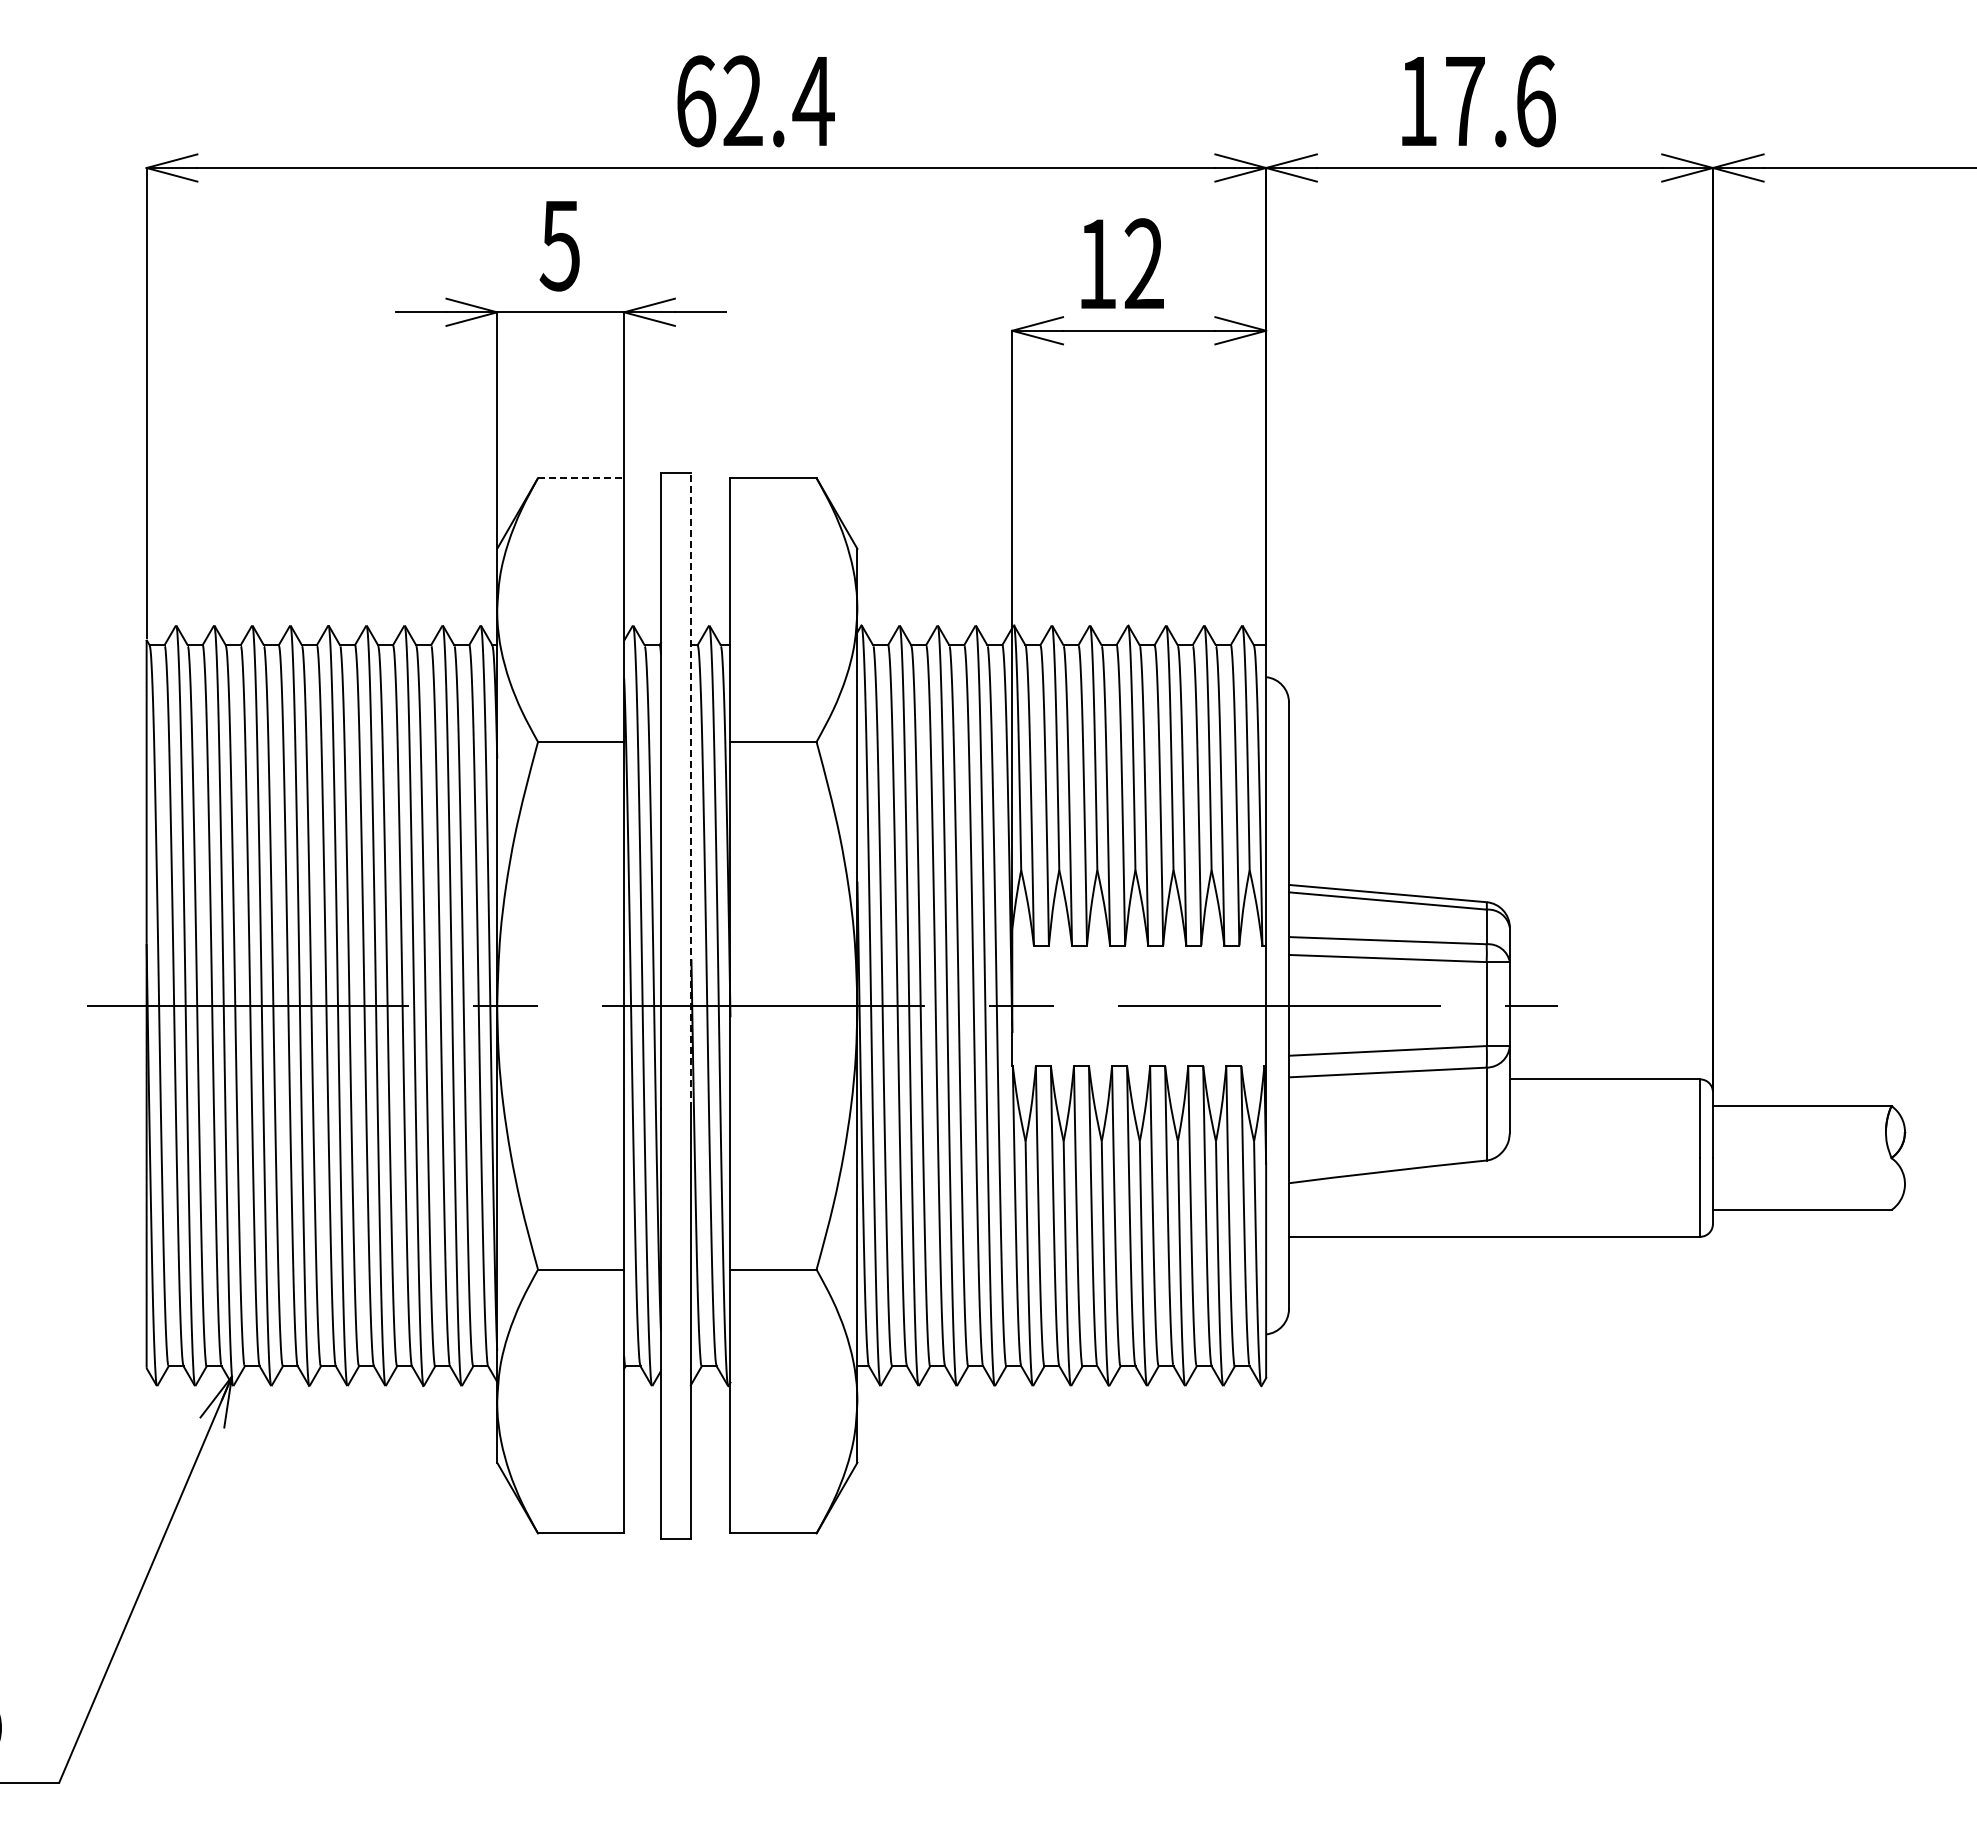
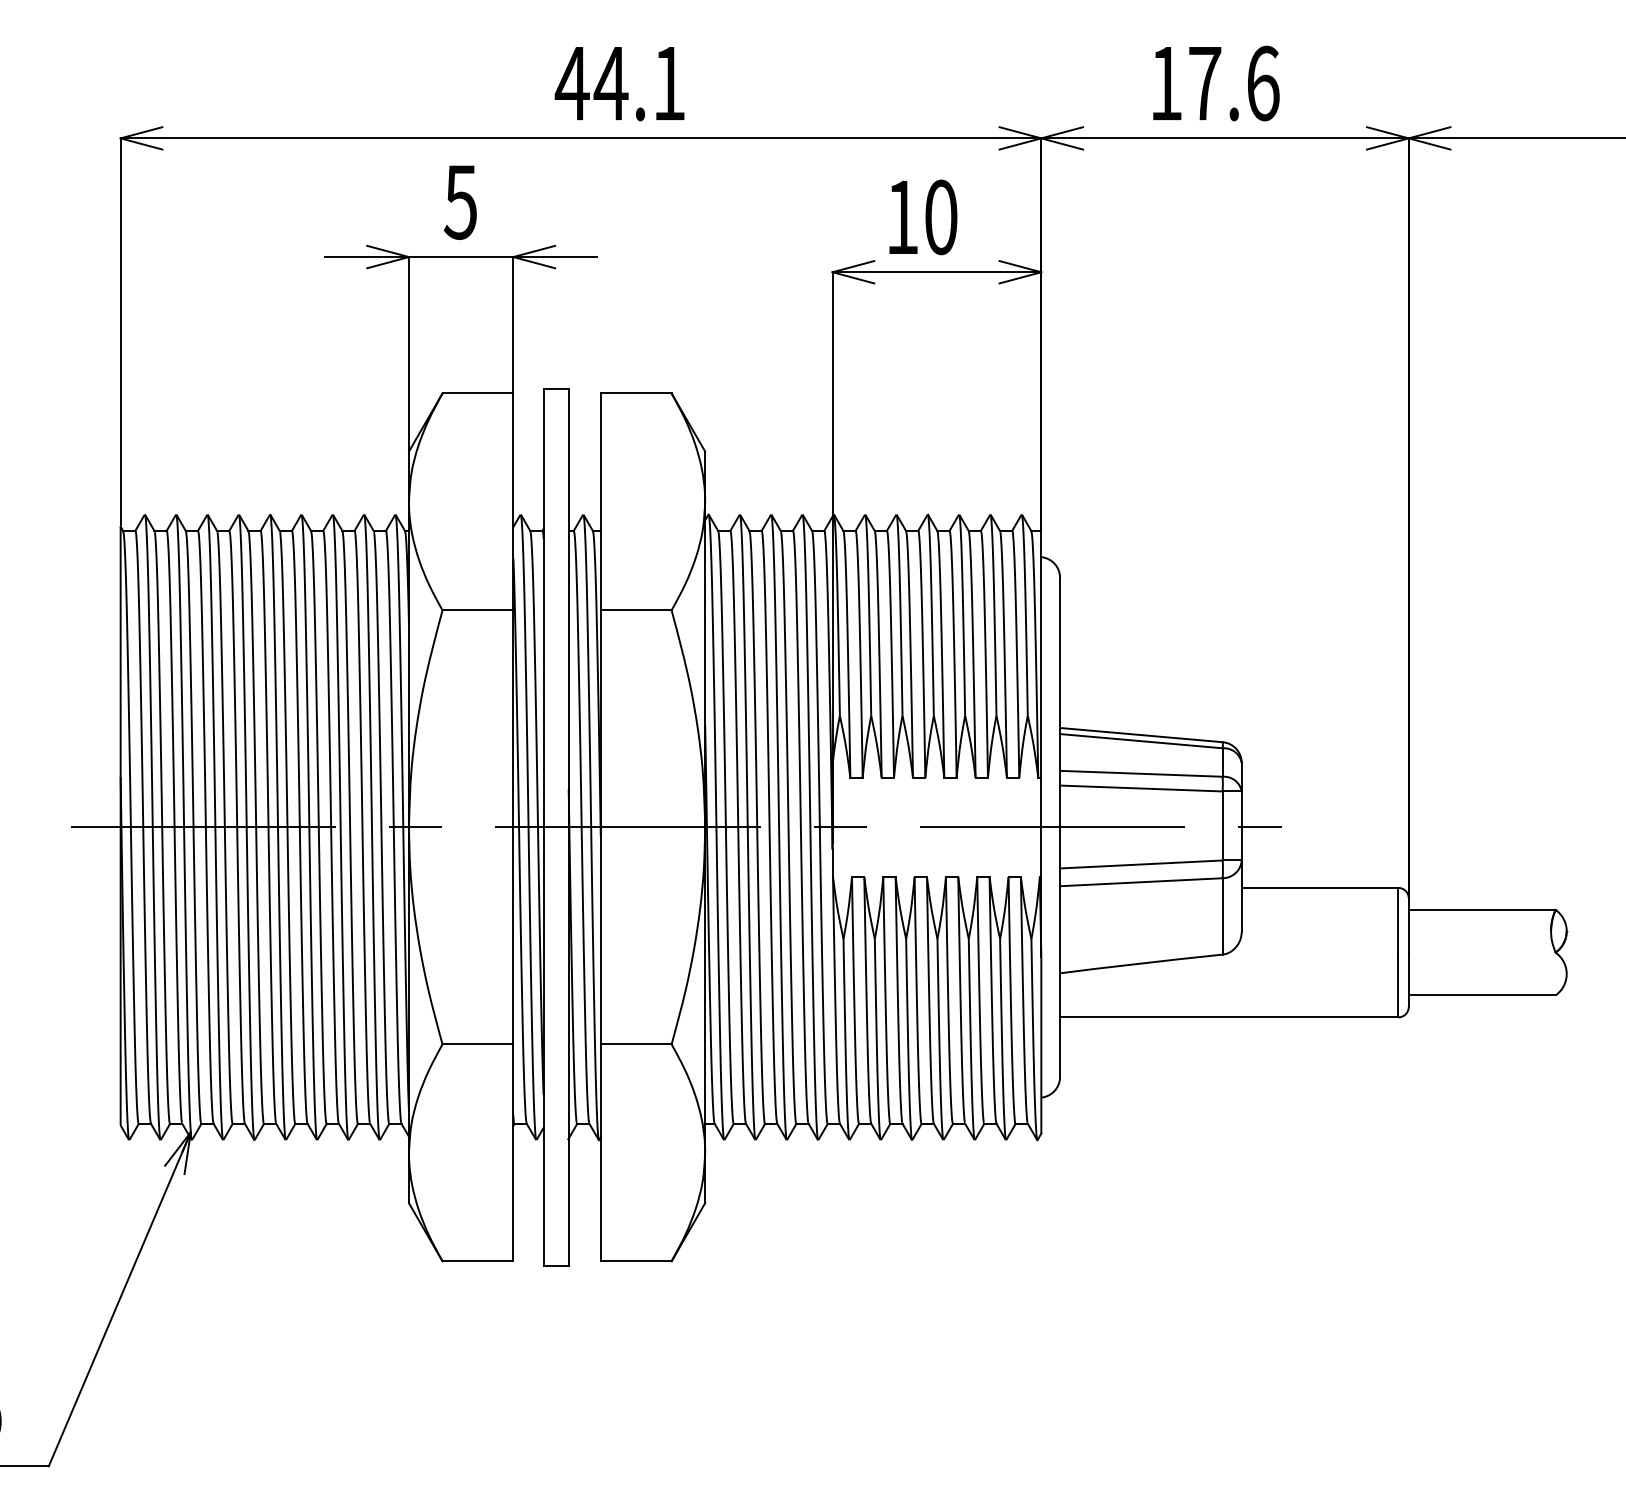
text: (754, 101) -> (620, 83), 62.4 -> 44.1
text: (1143, 264) -> (940, 217), 12 -> 10
line: (581, 478) -> (478, 393), dashed -> solid
line: (691, 790) -> (568, 650), dashed -> solid

